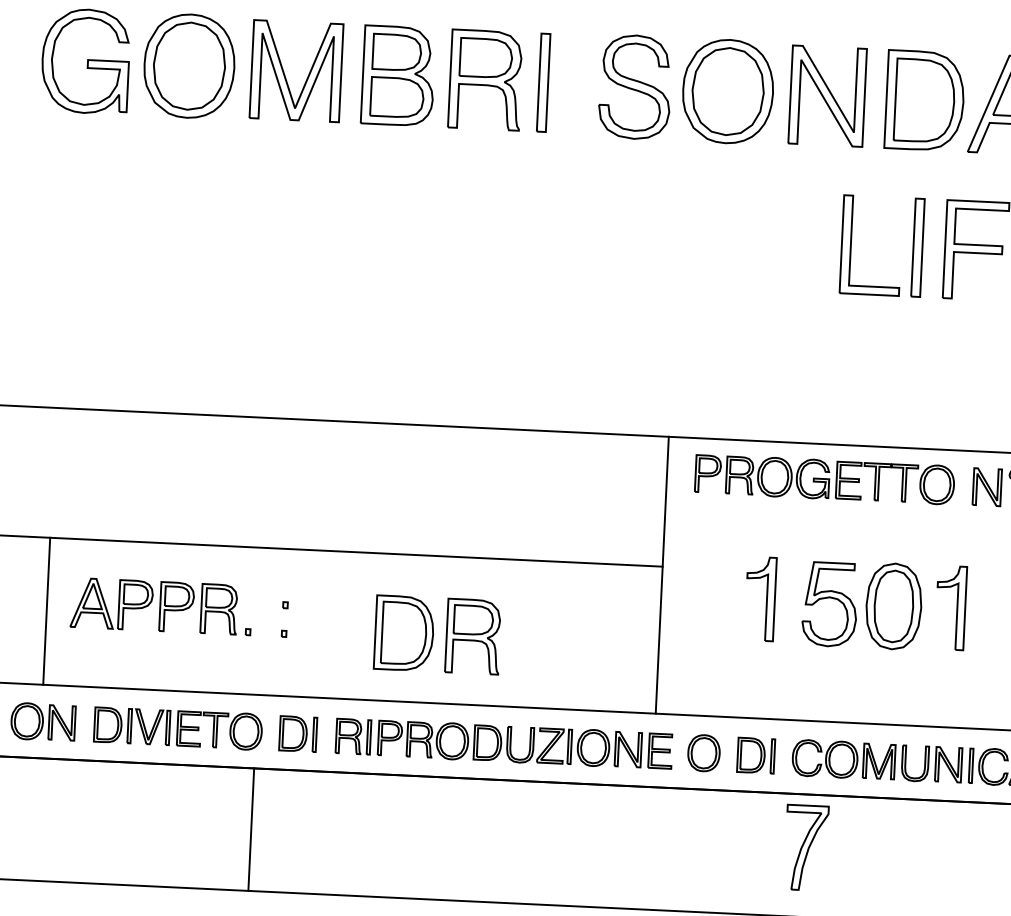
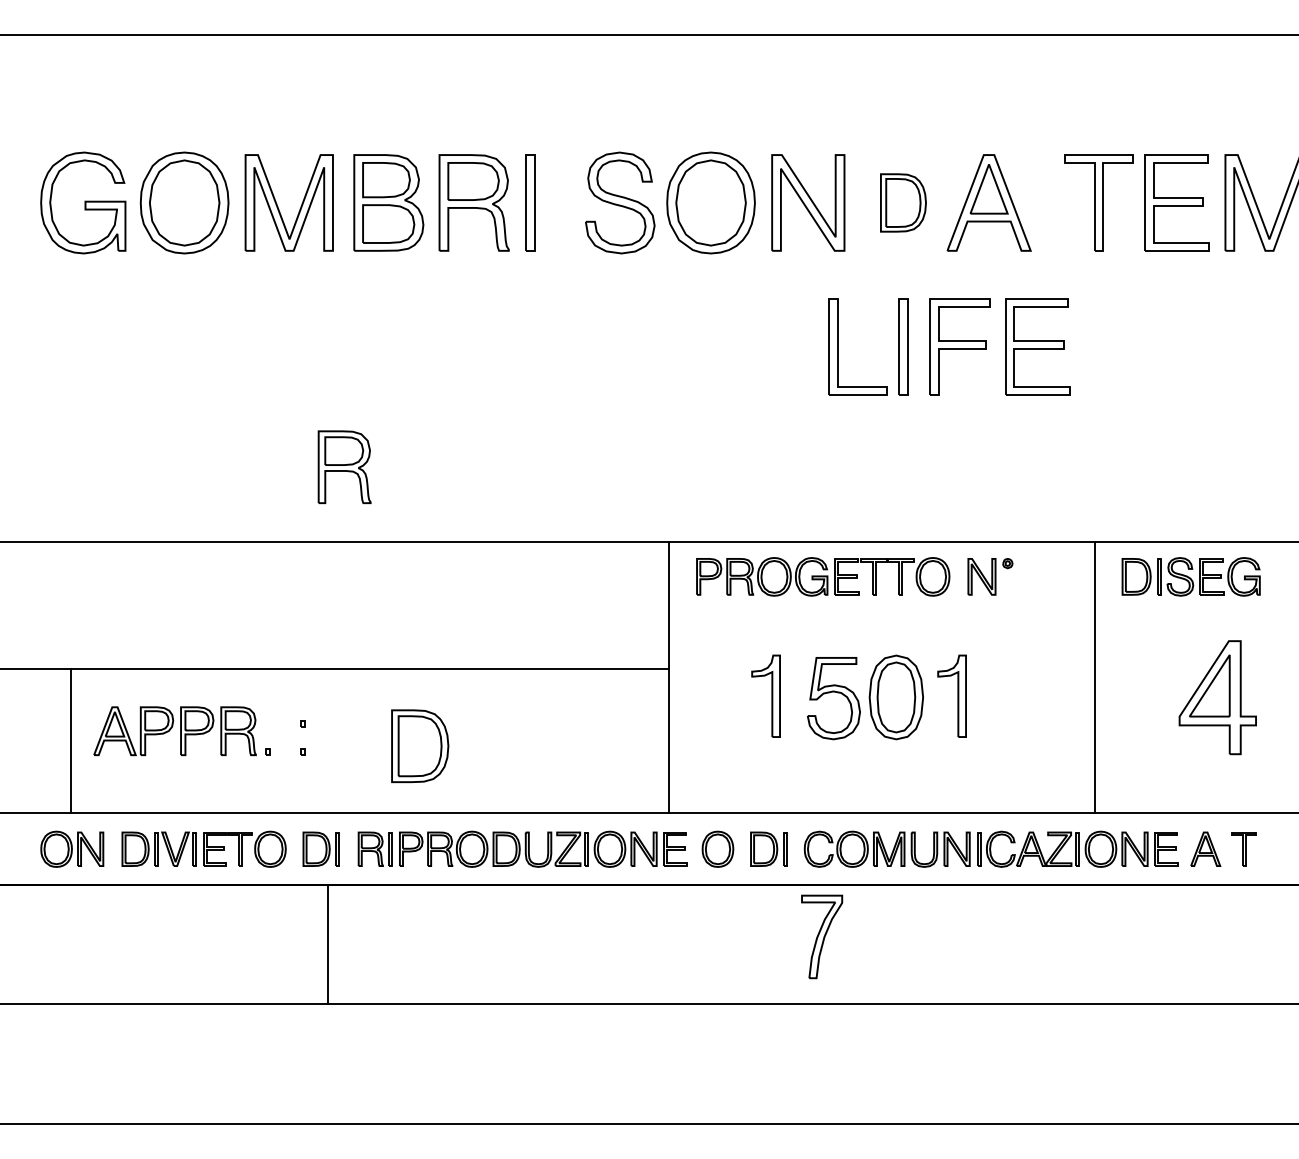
part: (925, 100) -> (903, 202), size x0.6
part: (473, 636) -> (344, 467), moved
line: (251, 829) -> (328, 944), moved

